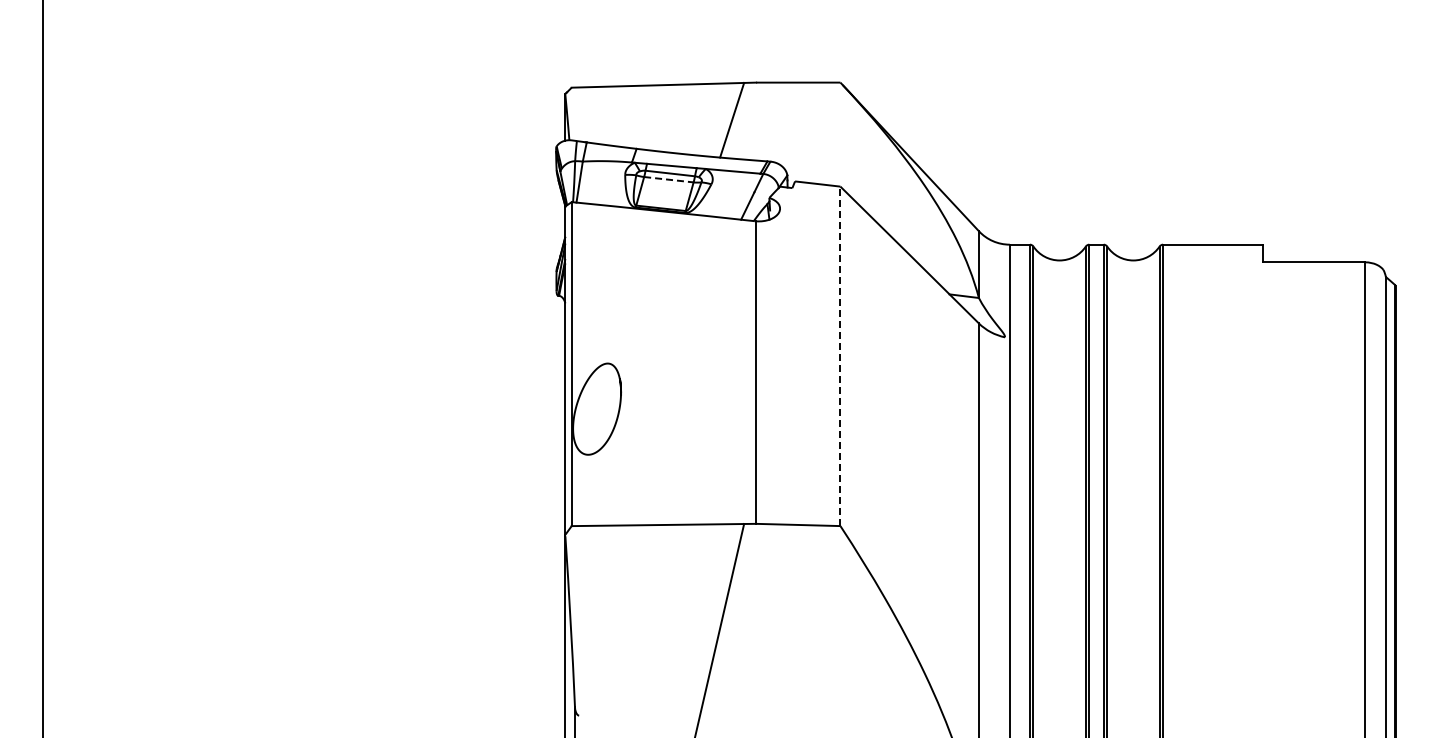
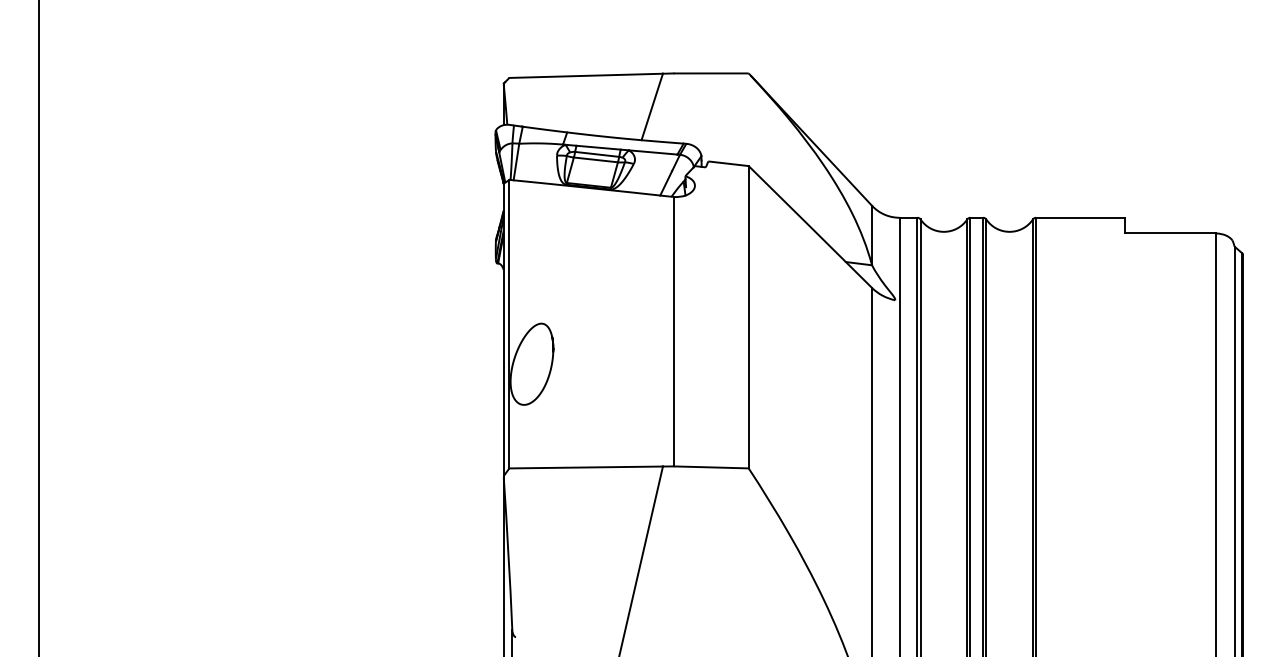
line: (668, 179) -> (595, 159), dashed -> solid
line: (840, 356) -> (748, 317), dashed -> solid

